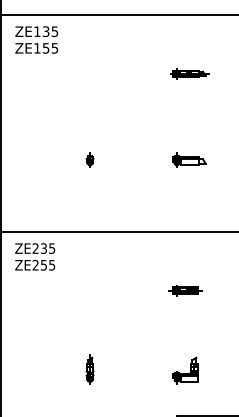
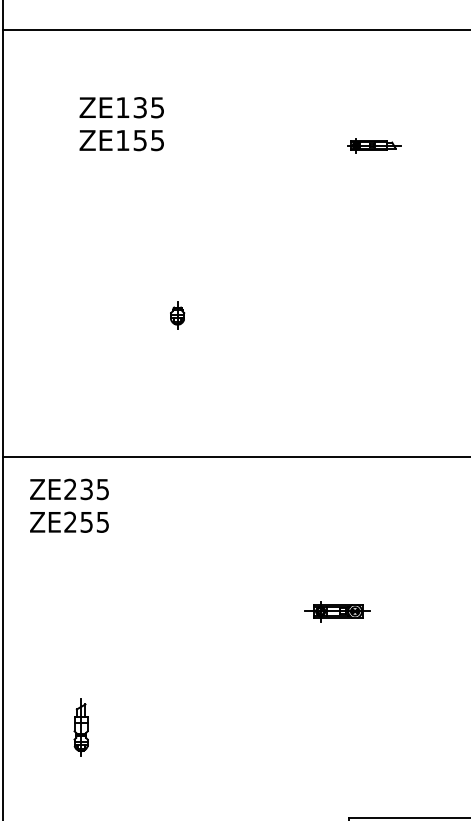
text: (36, 39) -> (121, 123), moved
part: (189, 73) -> (373, 144), size x0.7
part: (189, 159) -> (373, 314), removed
part: (185, 290) -> (337, 611), moved
part: (89, 369) -> (79, 727), moved
part: (185, 370) -> (365, 729), removed

